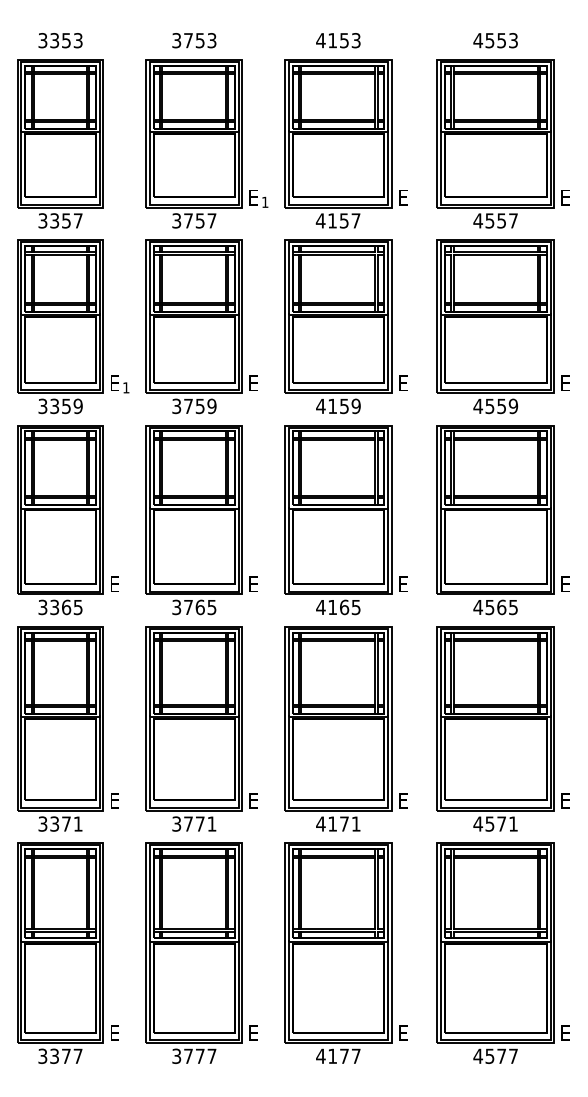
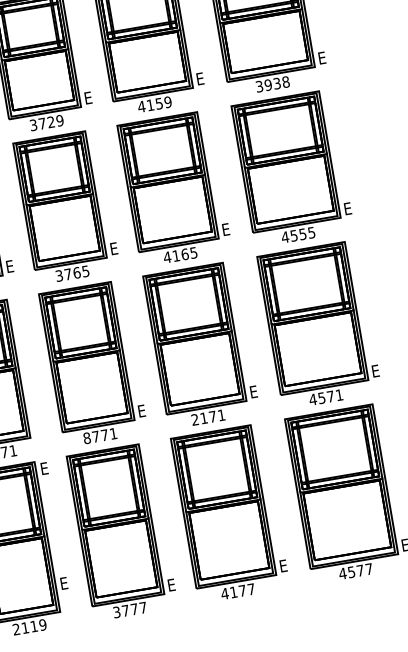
text: (199, 406) -> (50, 122), 3759 -> 3729
text: (495, 406) -> (272, 84), 4559 -> 3938
text: (501, 607) -> (302, 234), 4565 -> 4555
text: (114, 800) -> (44, 468), moved
text: (176, 823) -> (86, 437), 3771 -> 8771
text: (320, 823) -> (194, 419), 4171 -> 2171
text: (114, 1032) -> (63, 582), moved
text: (60, 1056) -> (29, 627), 3377 -> 2119

